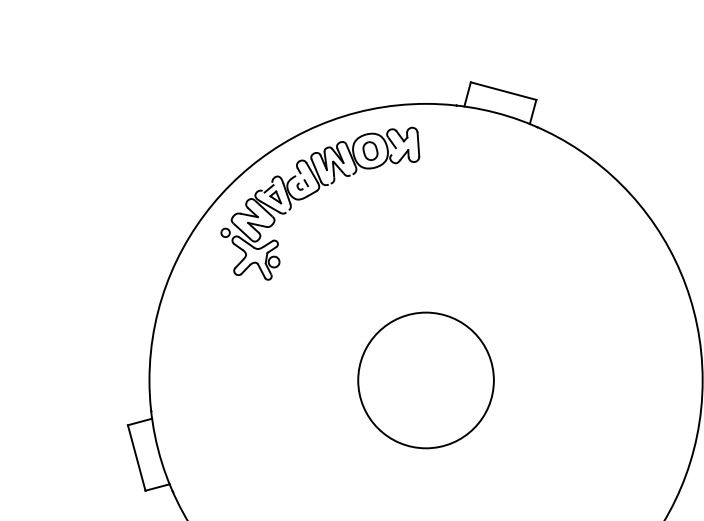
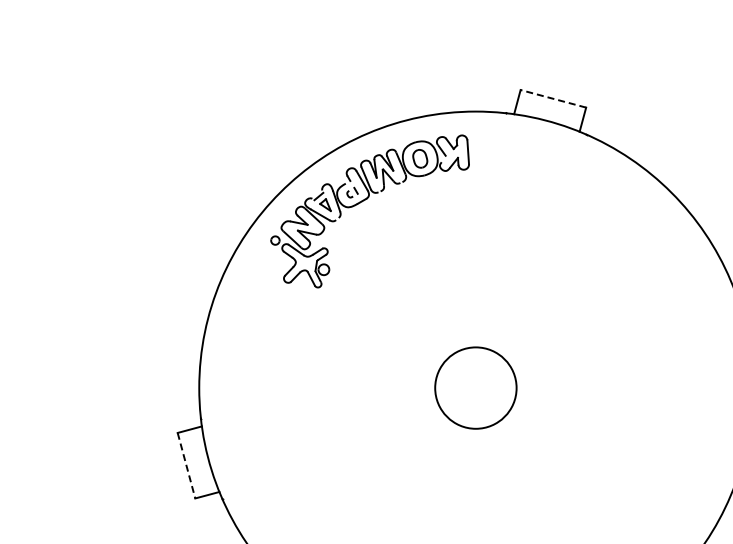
line: (503, 90) -> (553, 98), solid -> dashed
circle: (425, 379) -> (475, 387), size x0.6
line: (136, 457) -> (186, 465), solid -> dashed

